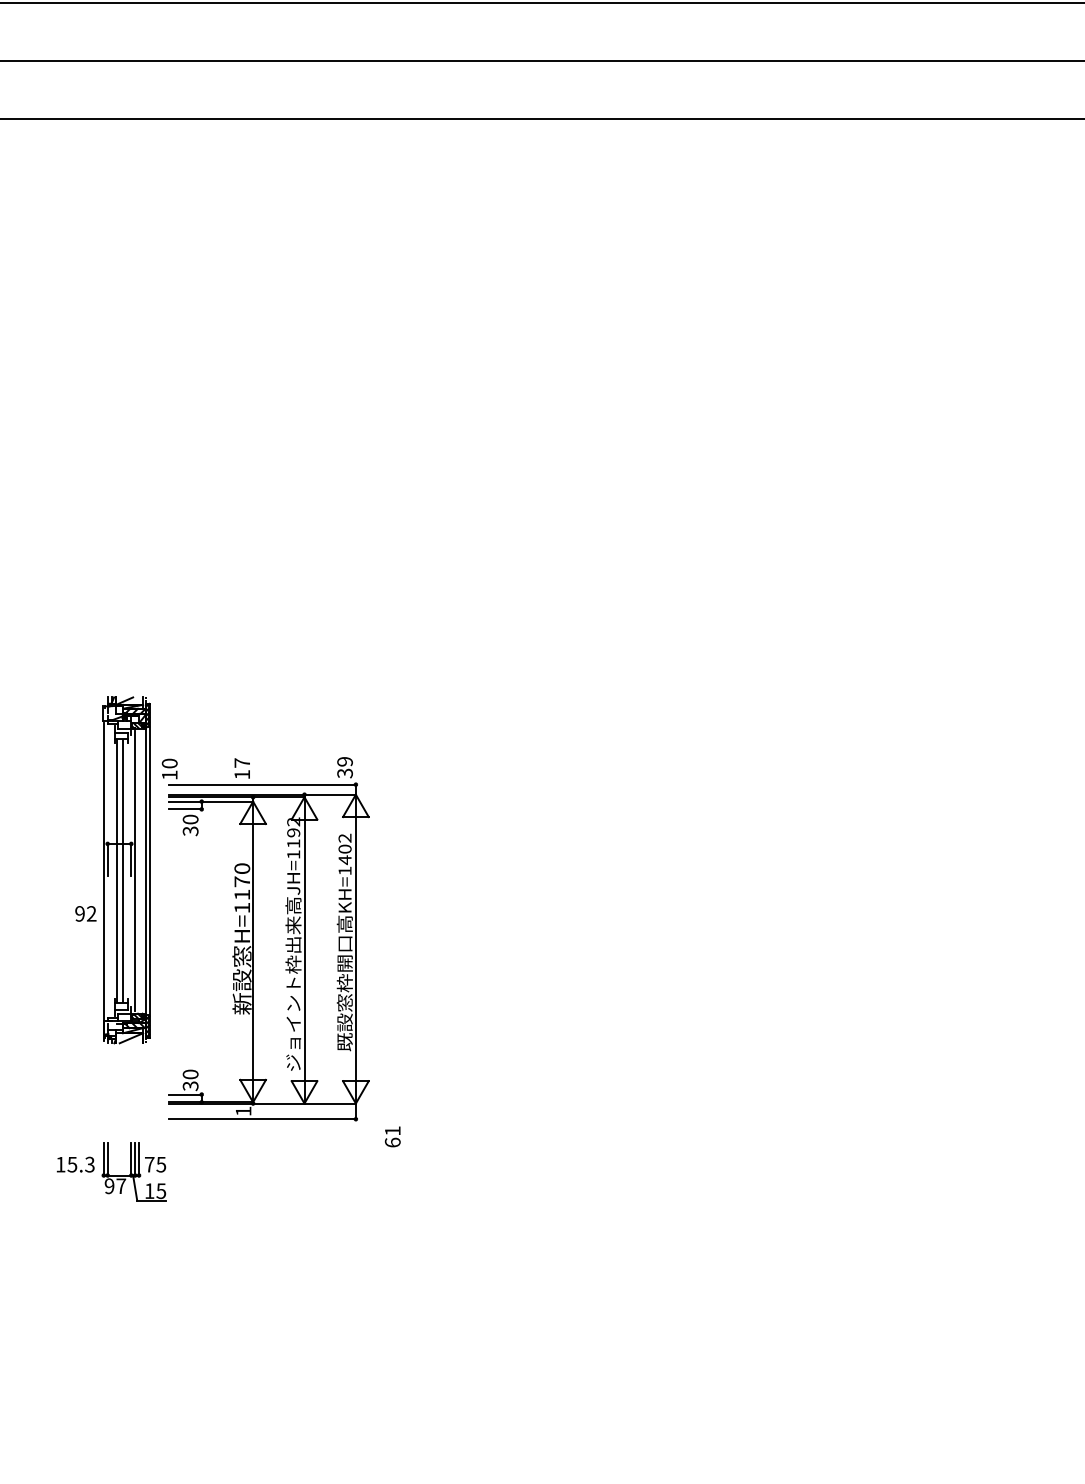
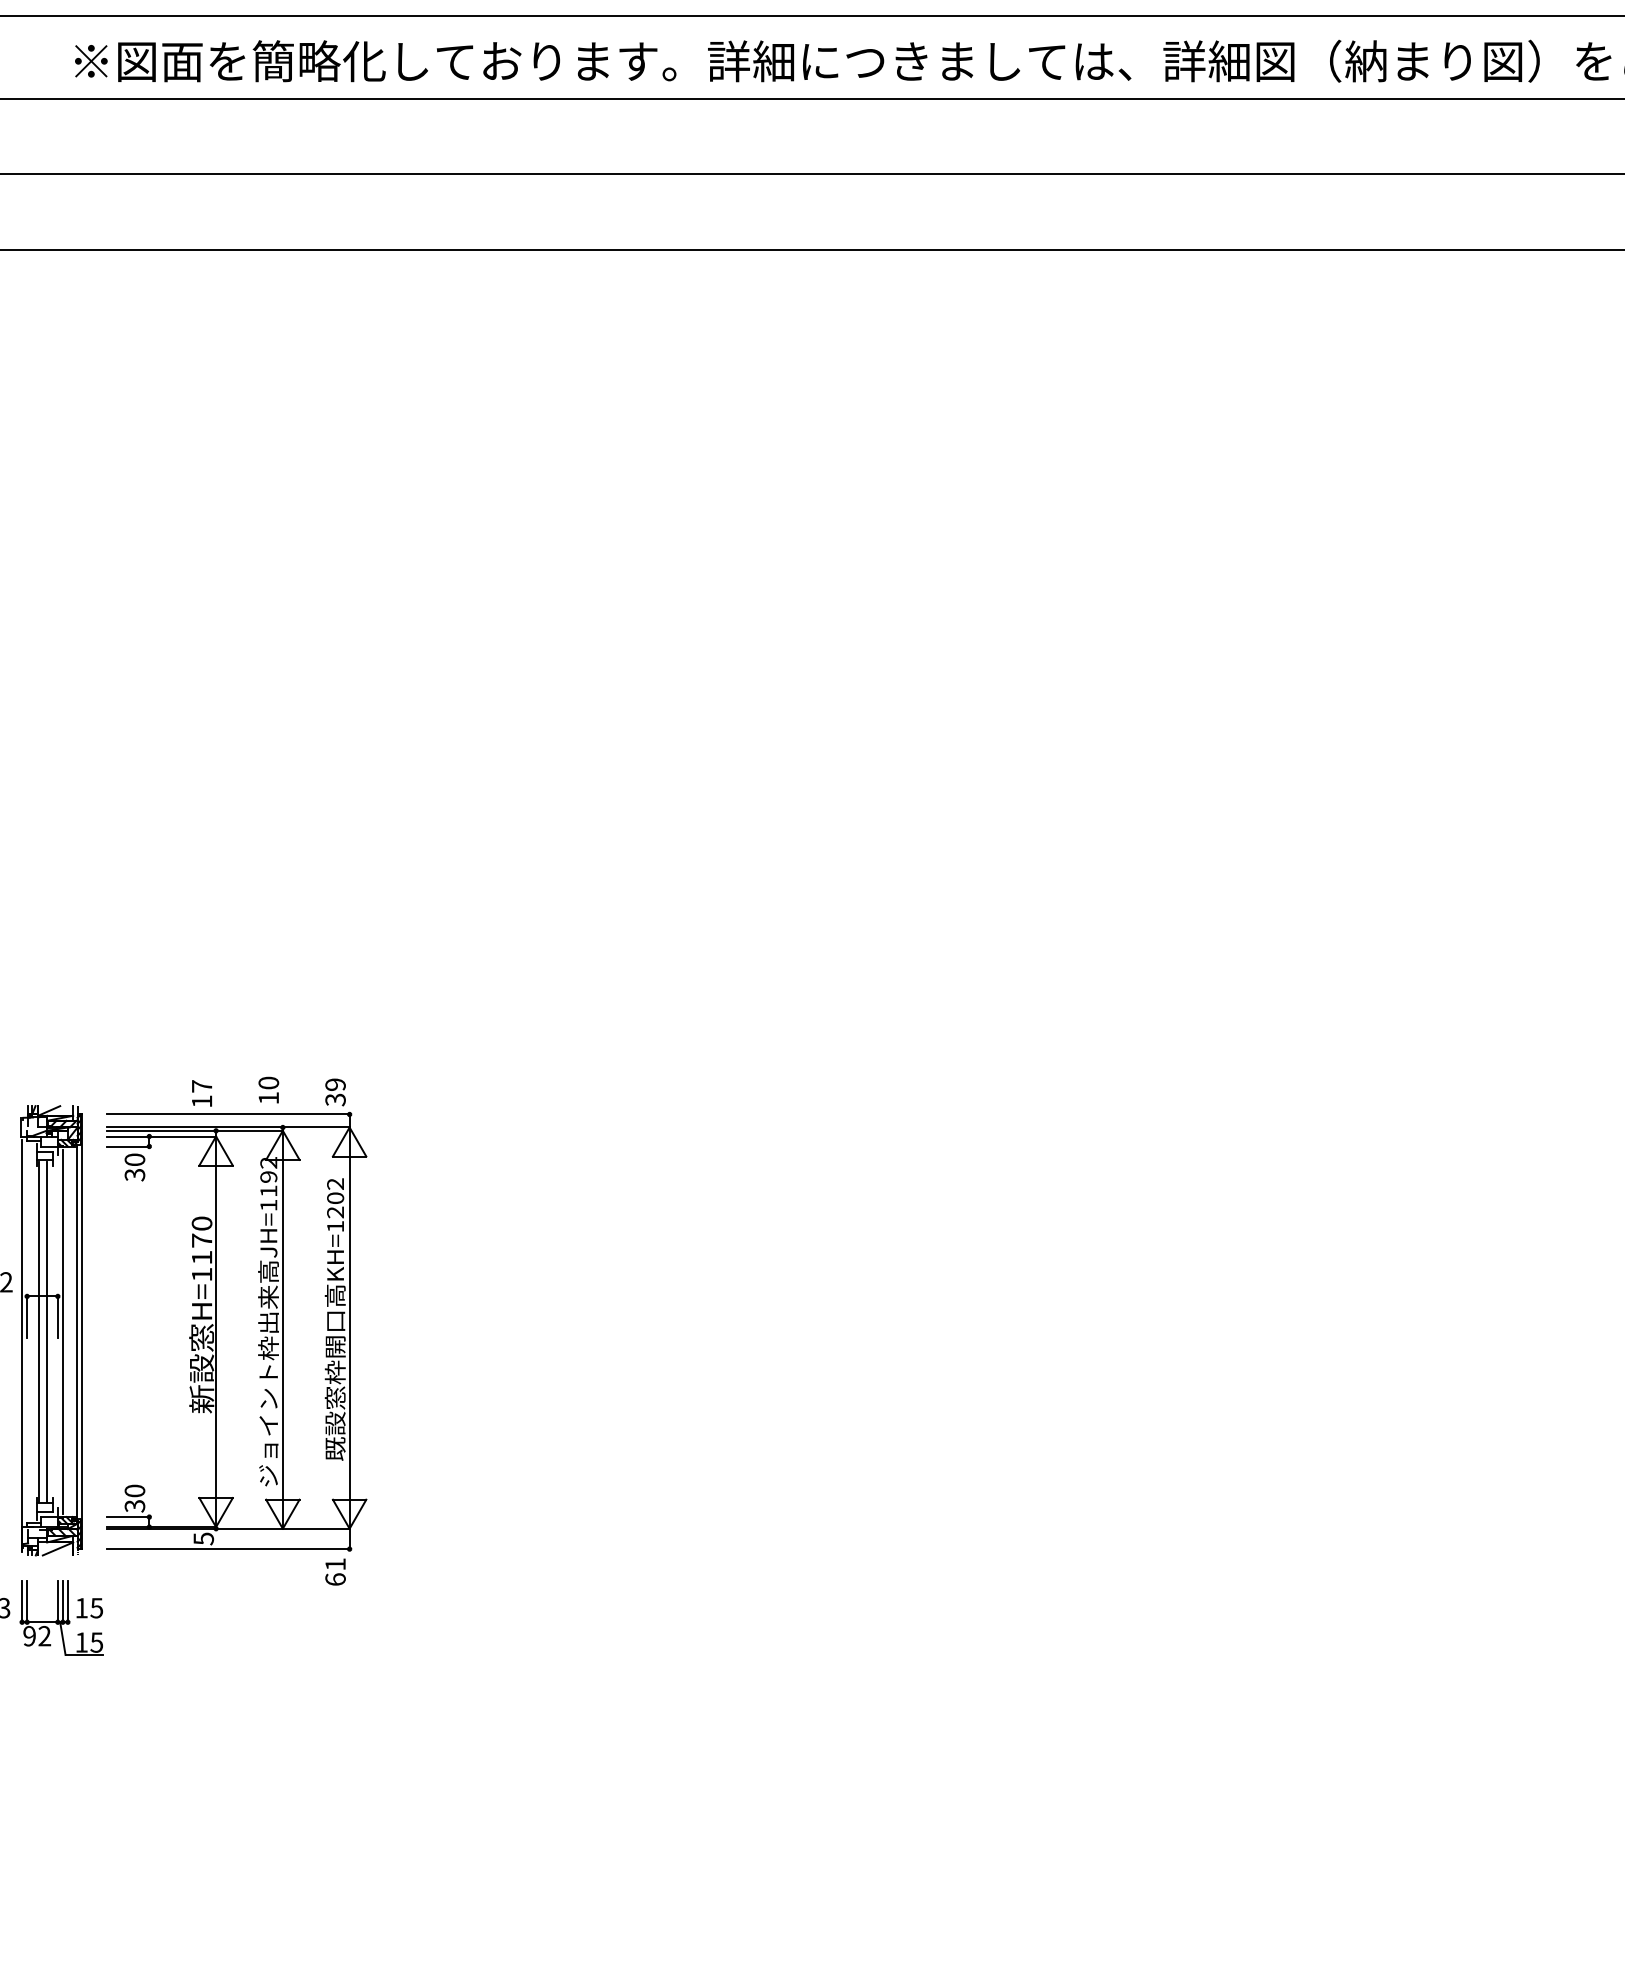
text: (169, 768) -> (268, 1089), moved
text: (345, 860) -> (335, 1212), KH=1402 -> KH=1202
part: (126, 870) -> (51, 1330), moved
text: (243, 1111) -> (203, 1538), 1 -> 5
text: (392, 1136) -> (335, 1571), moved
text: (149, 1164) -> (81, 1608), 75 -> 15
text: (121, 1185) -> (44, 1635), 97 -> 92

